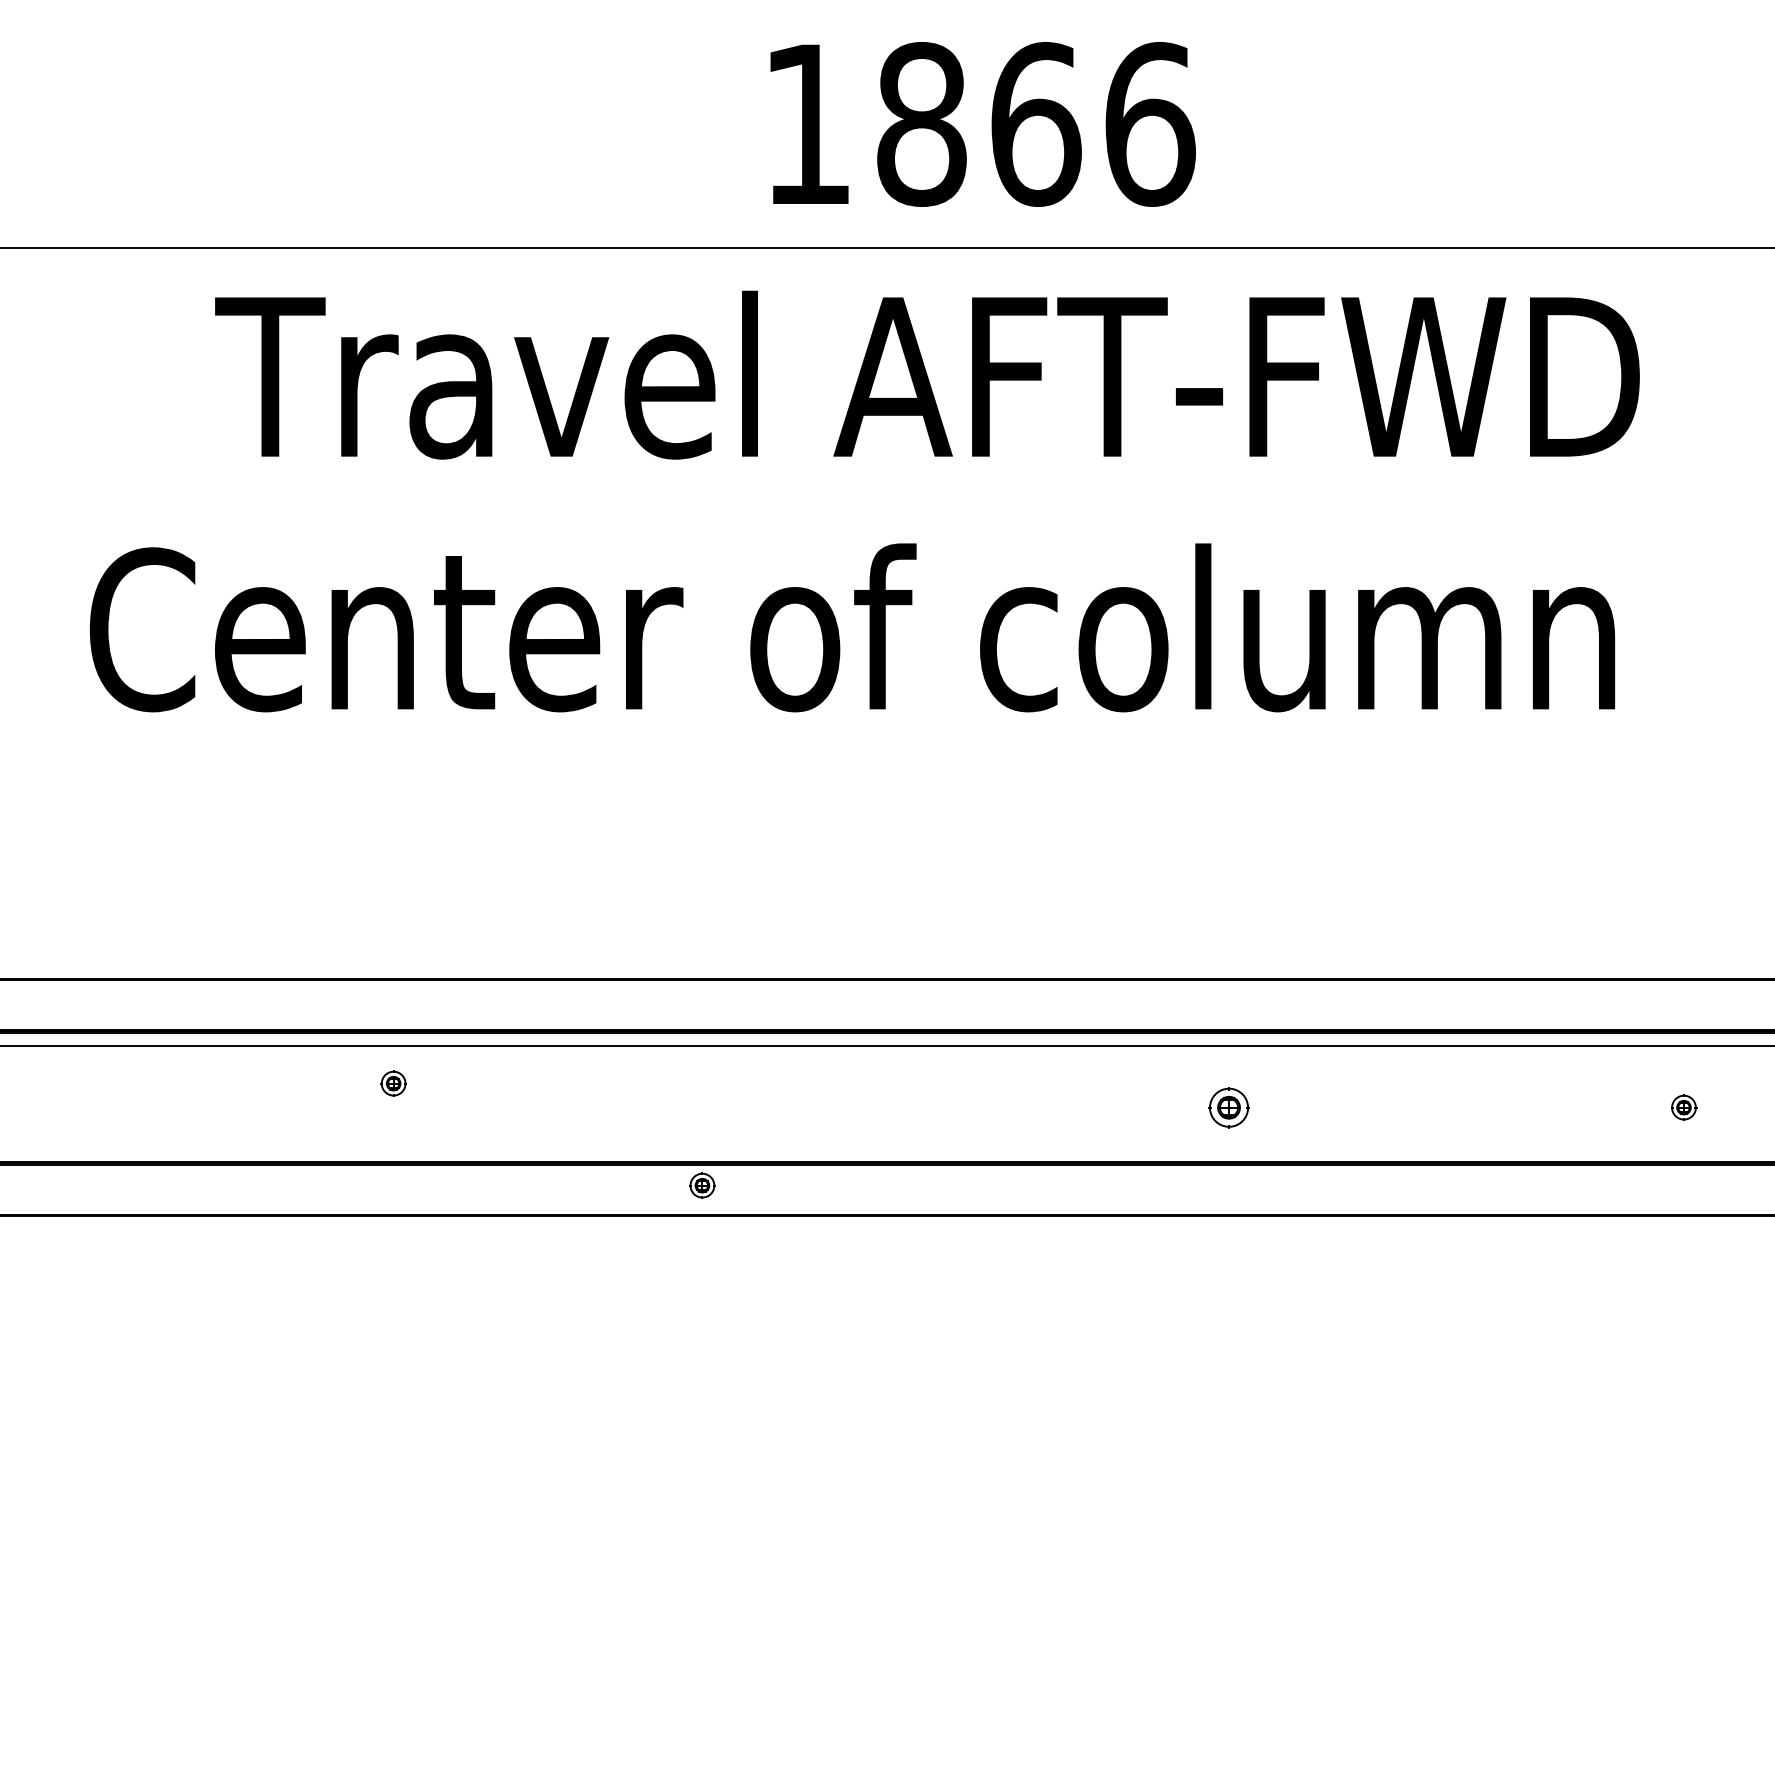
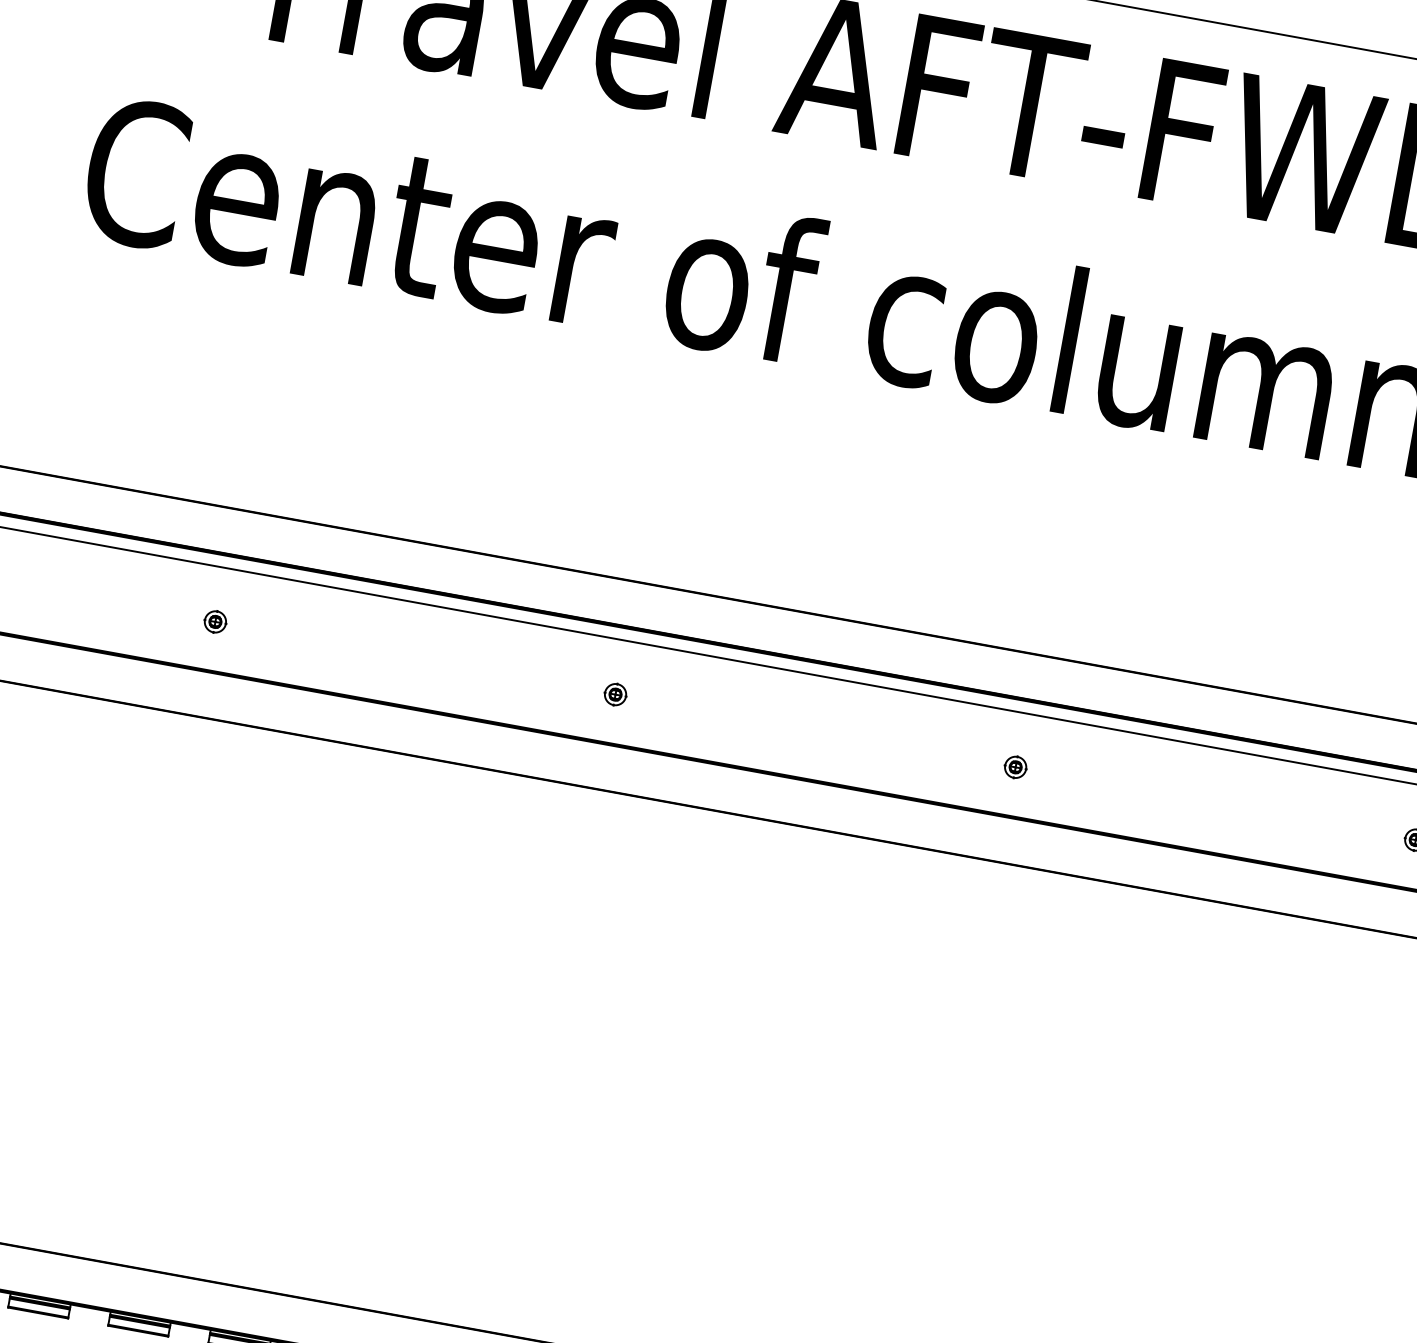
part: (393, 1083) -> (215, 621), moved
part: (1229, 1107) -> (1015, 767), size x0.62
part: (702, 1185) -> (615, 694), moved

